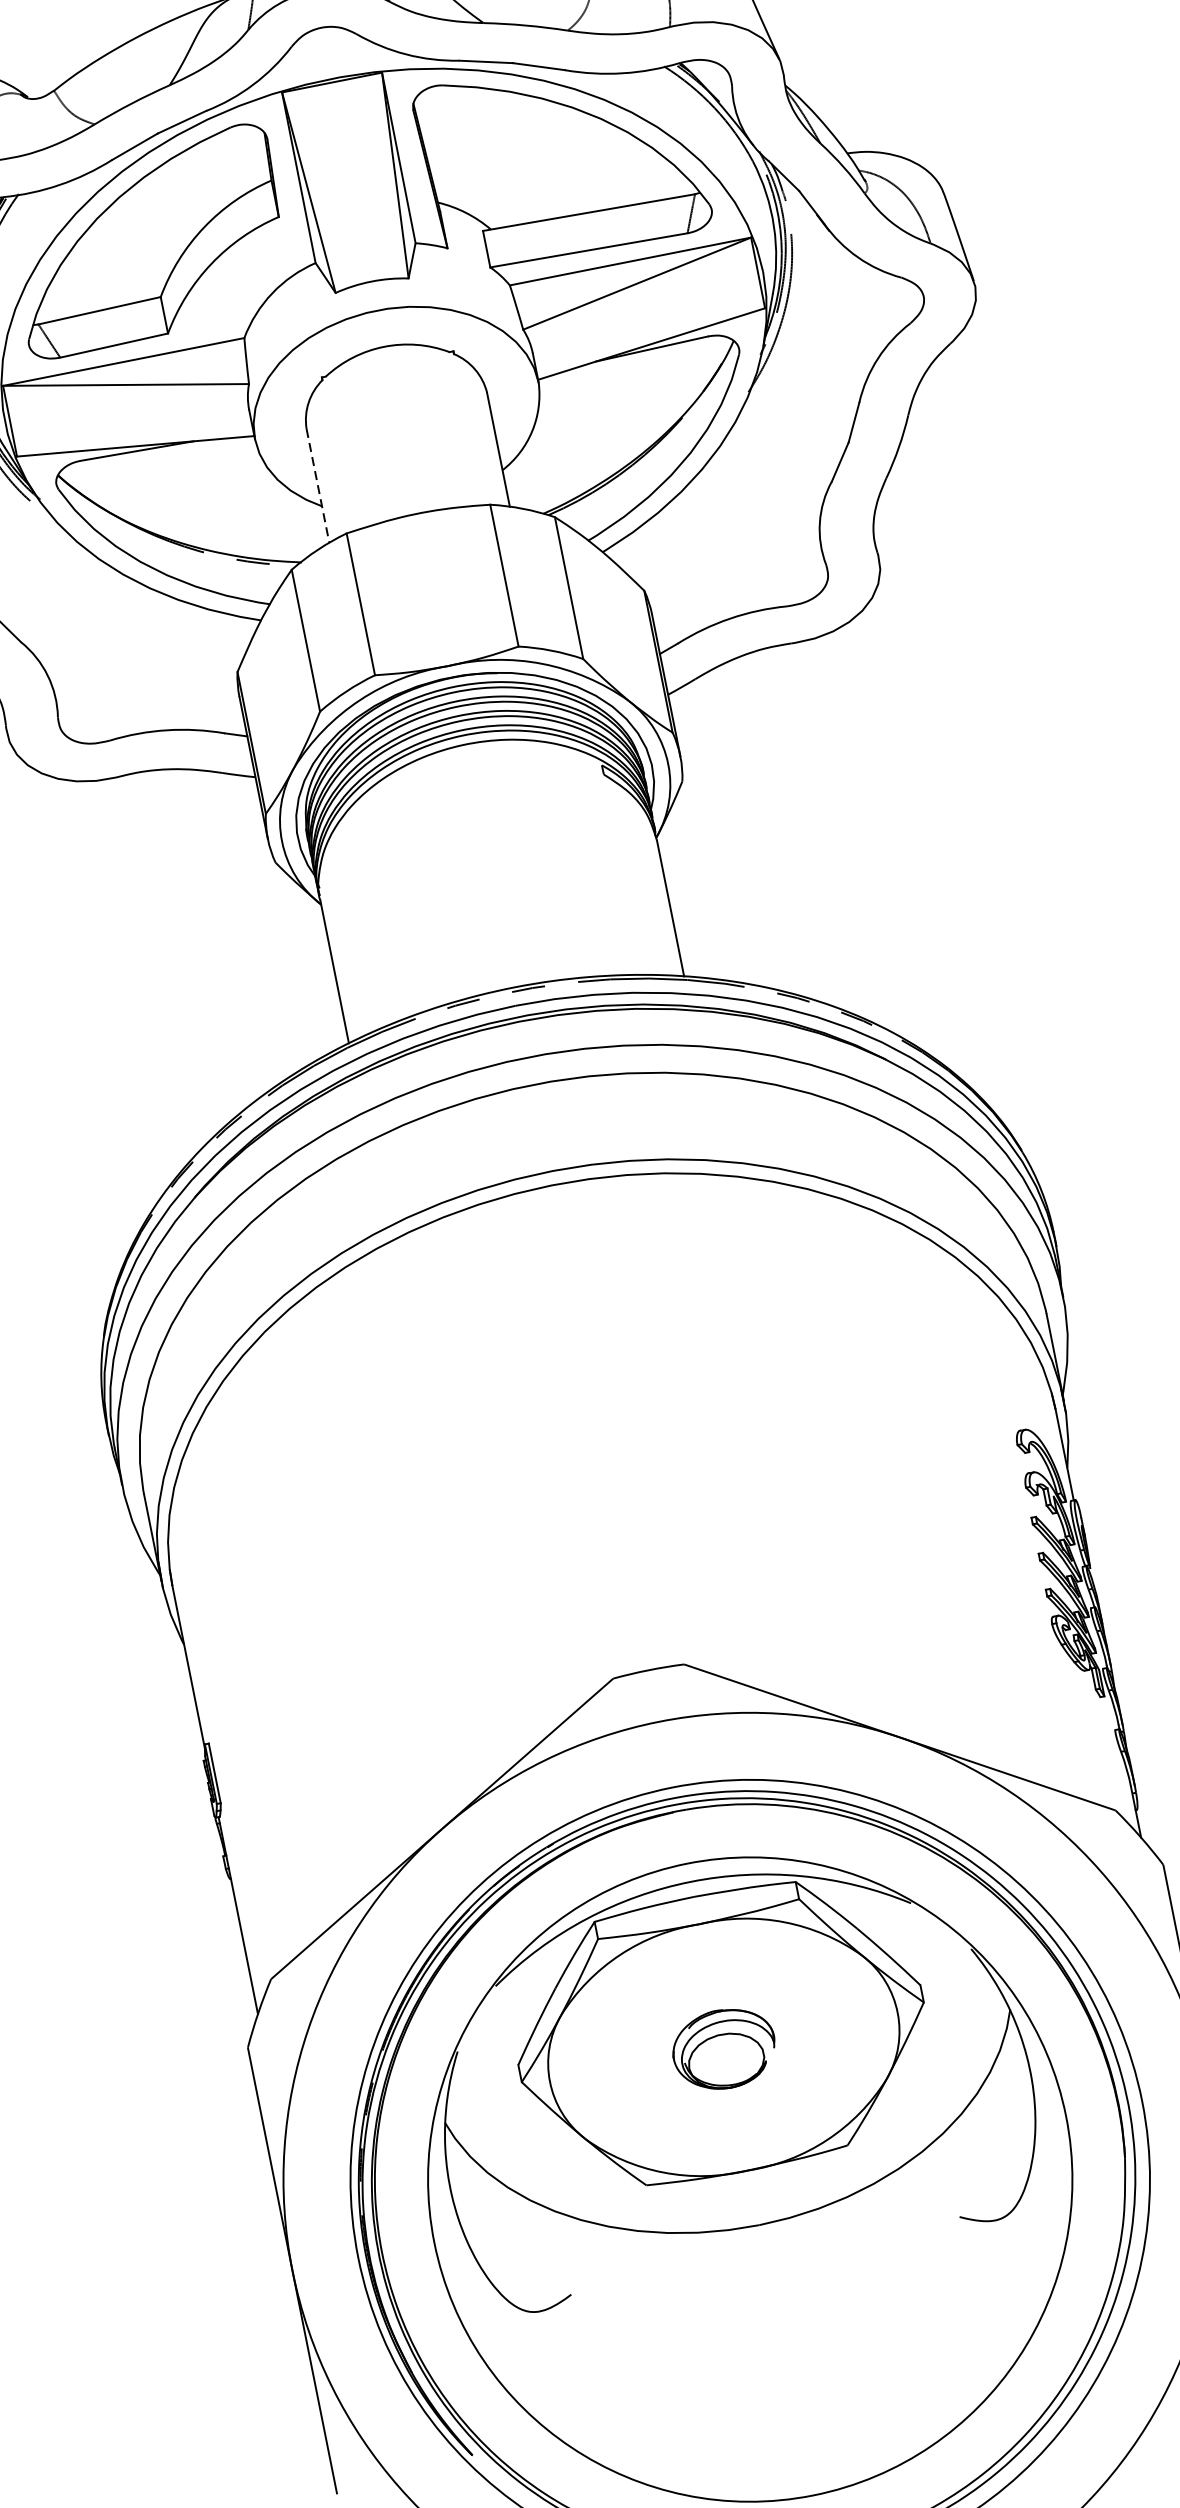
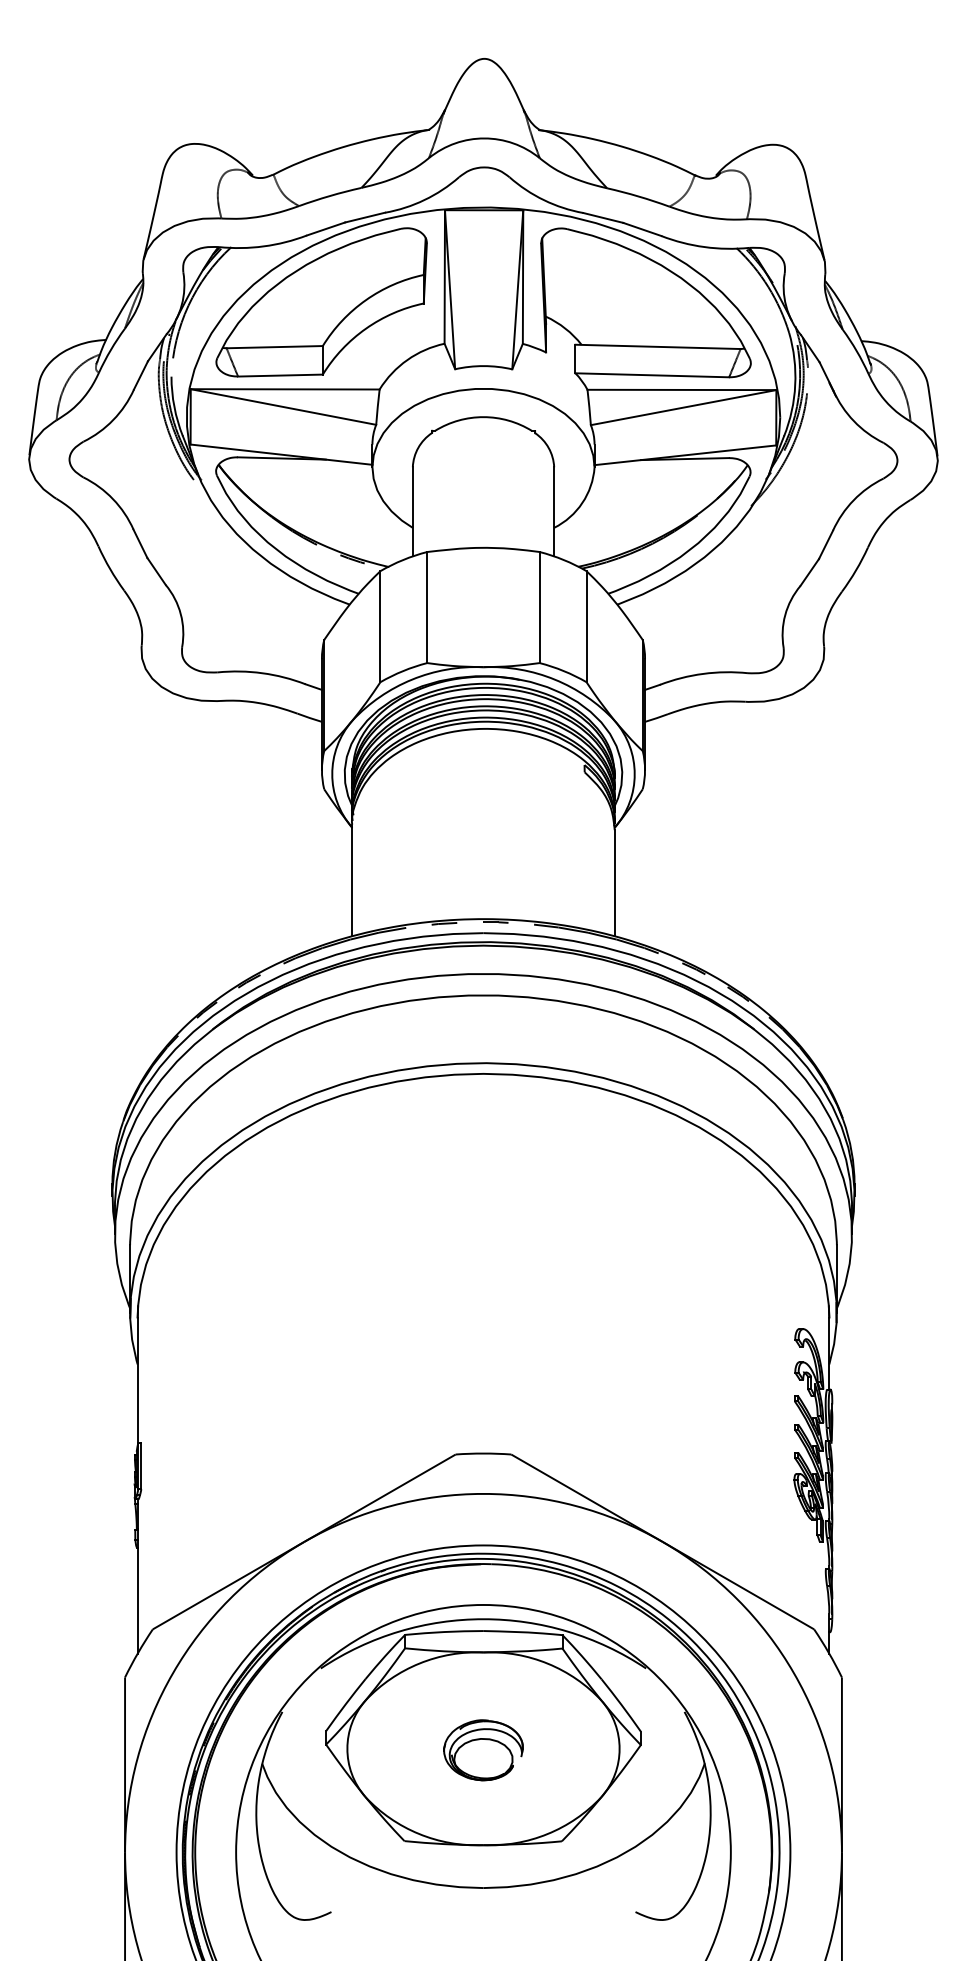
line: (317, 485) -> (412, 511), dashed -> solid

